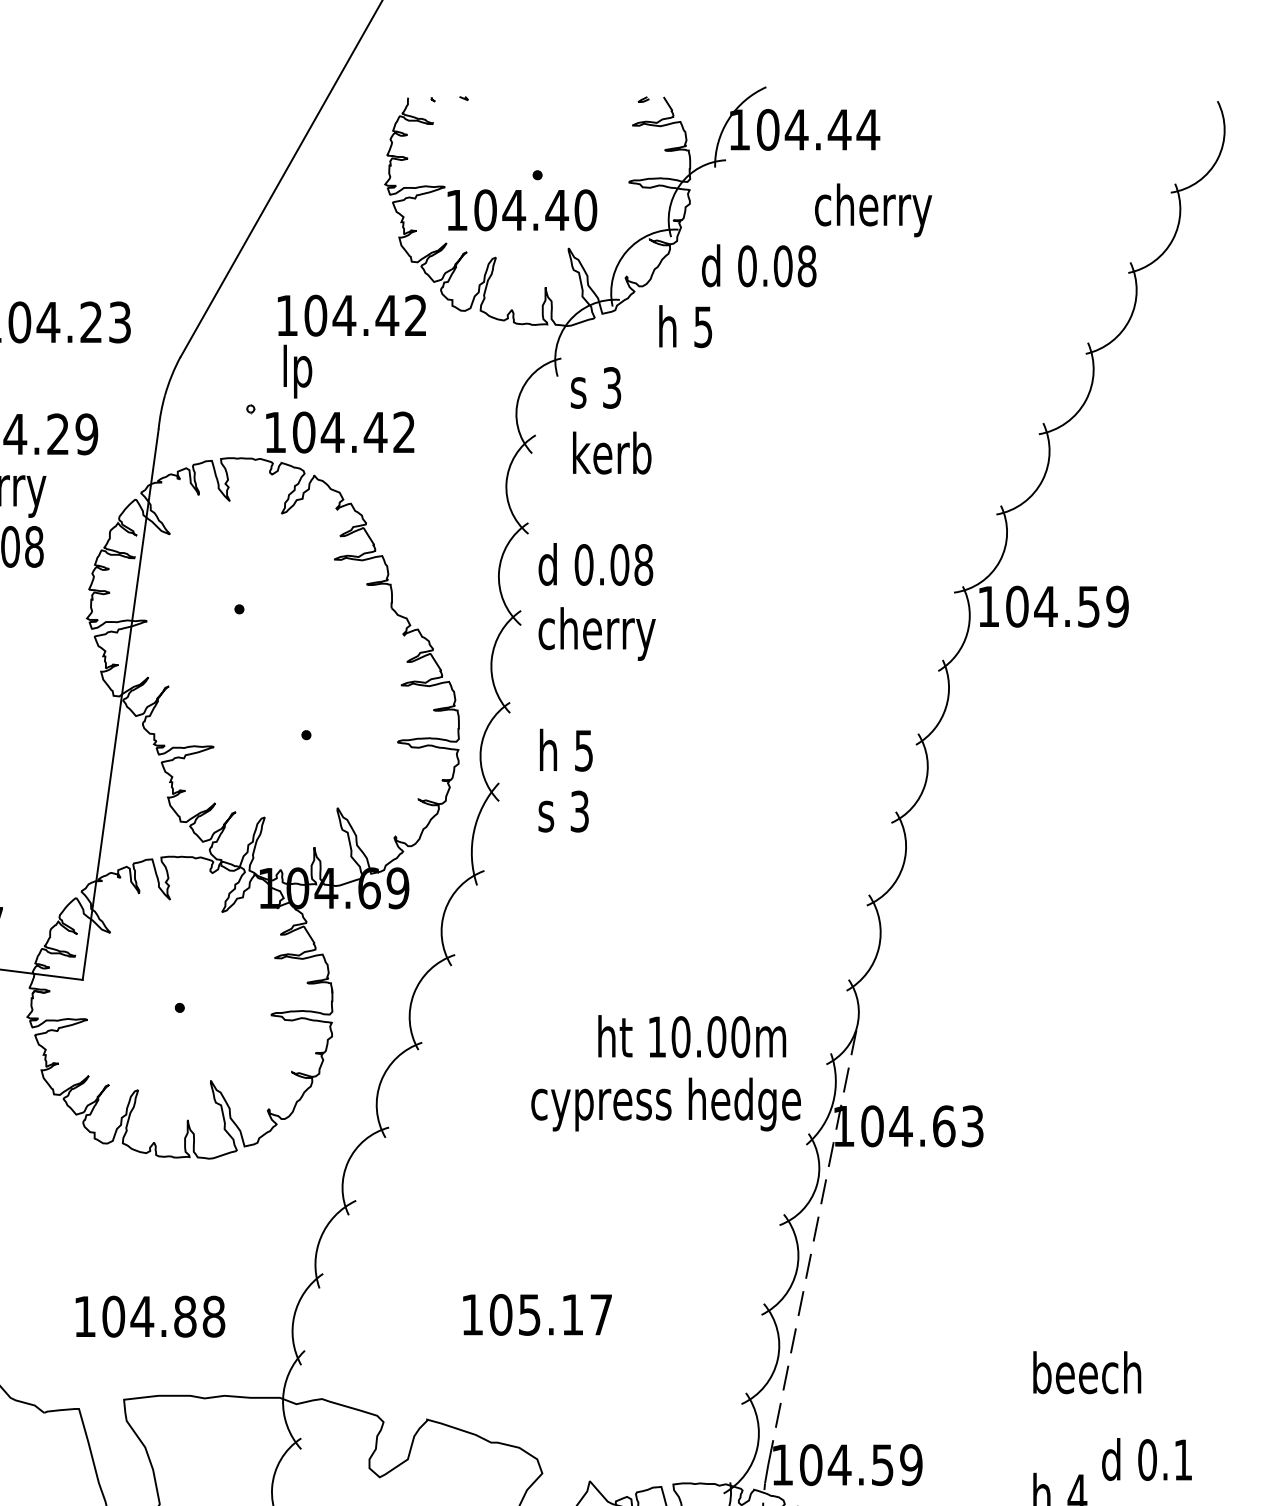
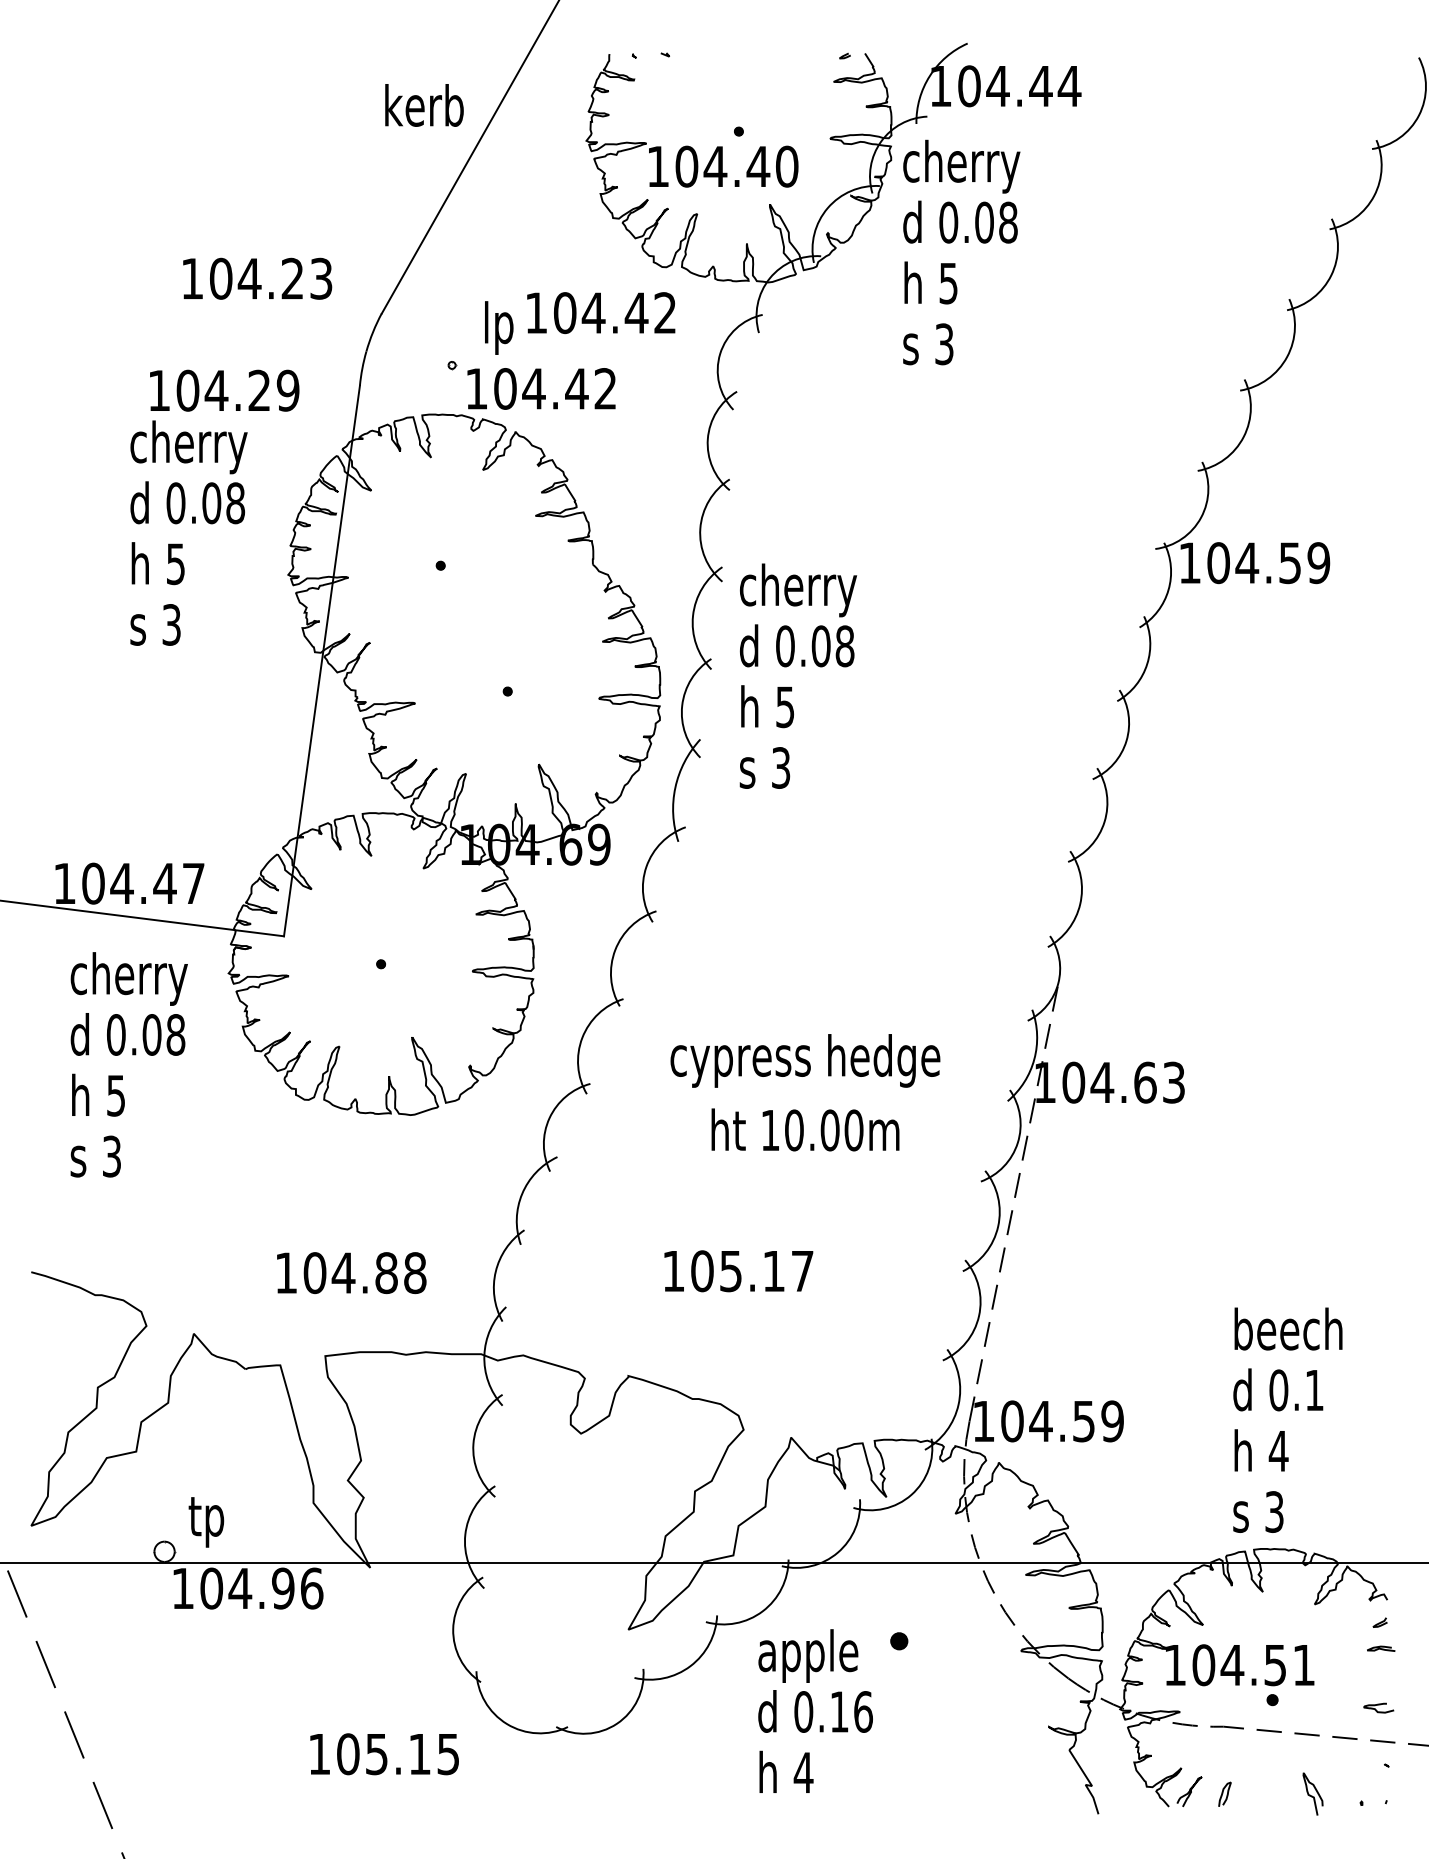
text: (873, 210) -> (961, 166), moved
text: (352, 316) -> (601, 313), moved
text: (685, 326) -> (930, 282), moved
text: (596, 388) -> (928, 344), moved
text: (612, 453) -> (424, 105), moved
text: (596, 564) -> (797, 645), moved
text: (692, 1036) -> (805, 1129), moved
text: (666, 1104) -> (805, 1060), moved
text: (1147, 1459) -> (1278, 1389), moved

